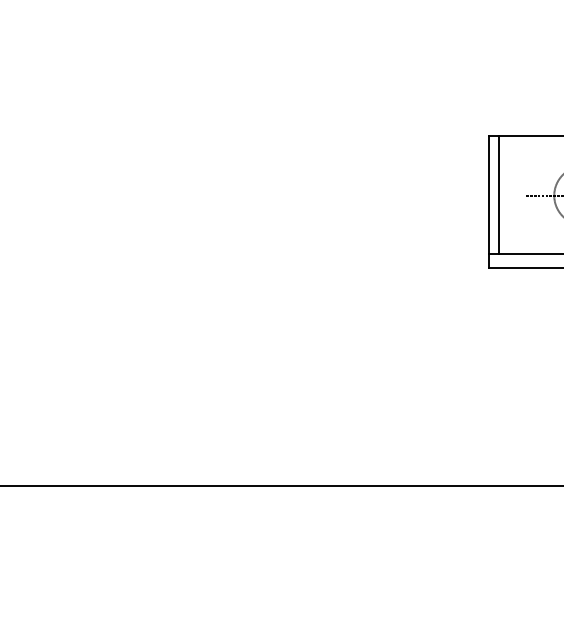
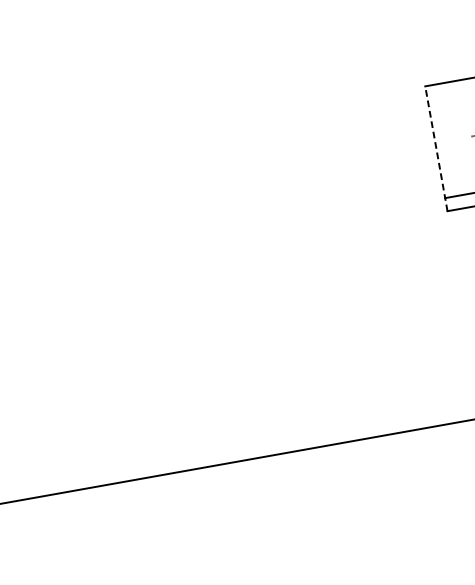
line: (499, 194) -> (445, 140), removed
line: (488, 201) -> (436, 148), solid -> dashed

